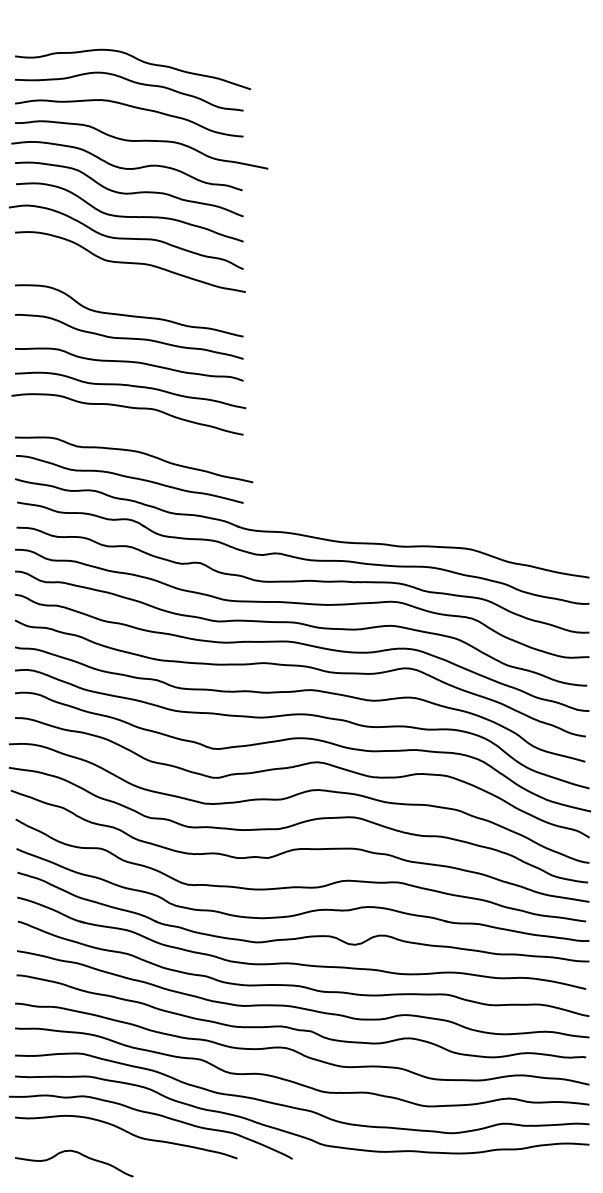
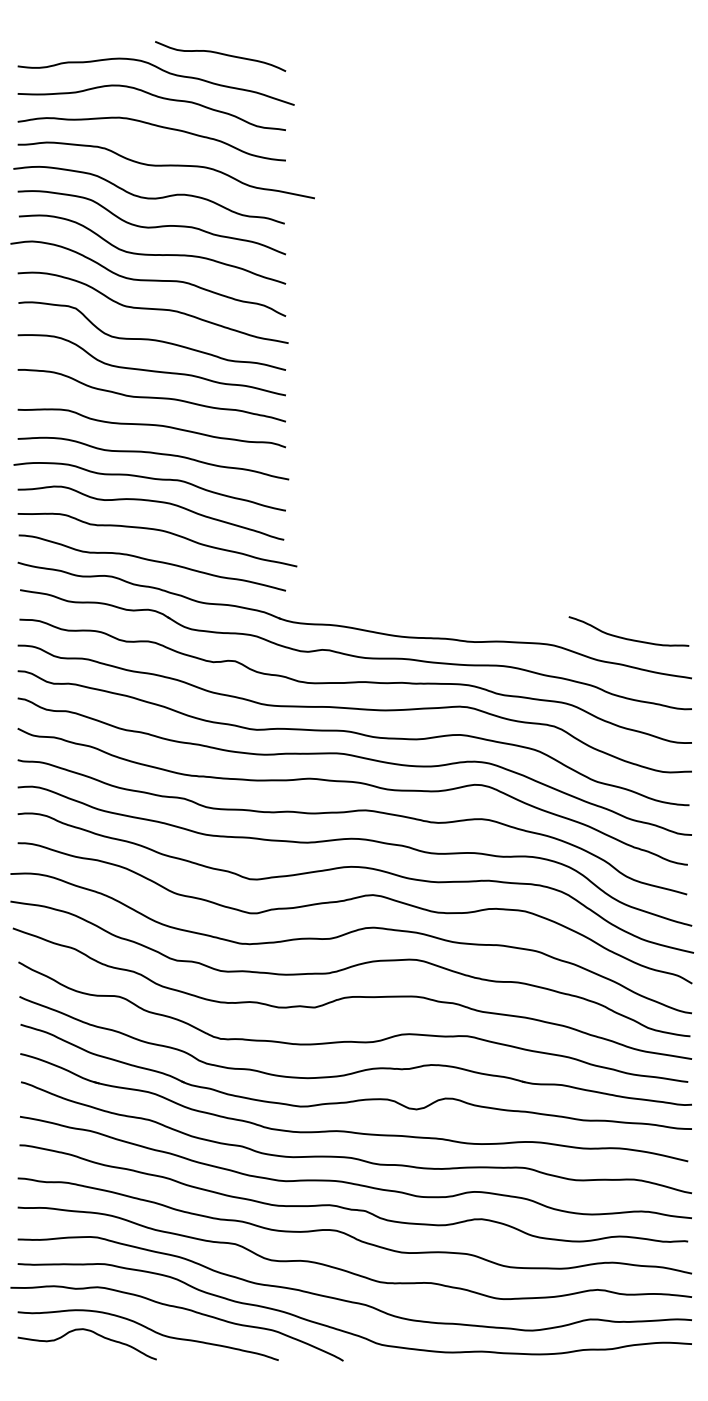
curve: (187, 46) -> (220, 54), added
curve: (128, 288) -> (150, 338), added
curve: (131, 427) -> (154, 502), added
curve: (532, 542) -> (625, 637), added
curve: (77, 1153) -> (91, 1332), moved

